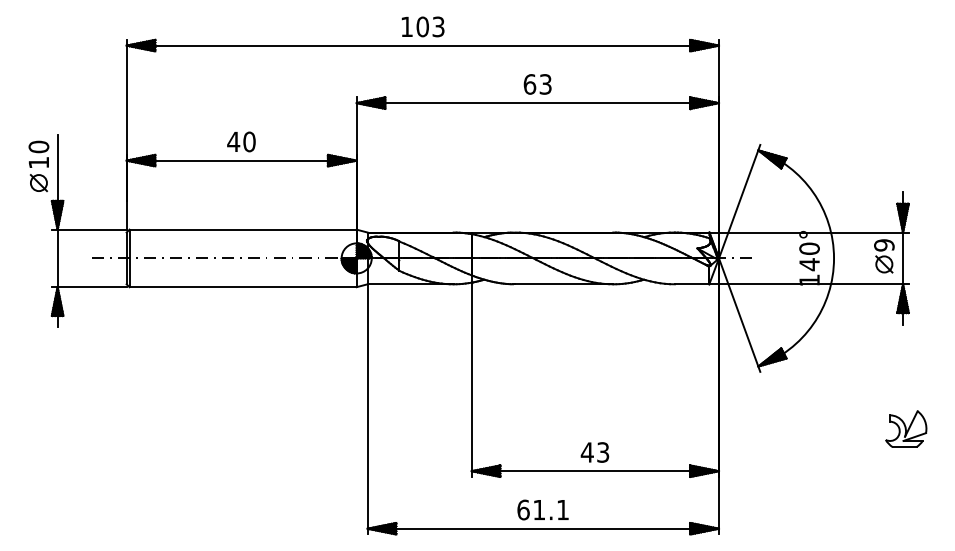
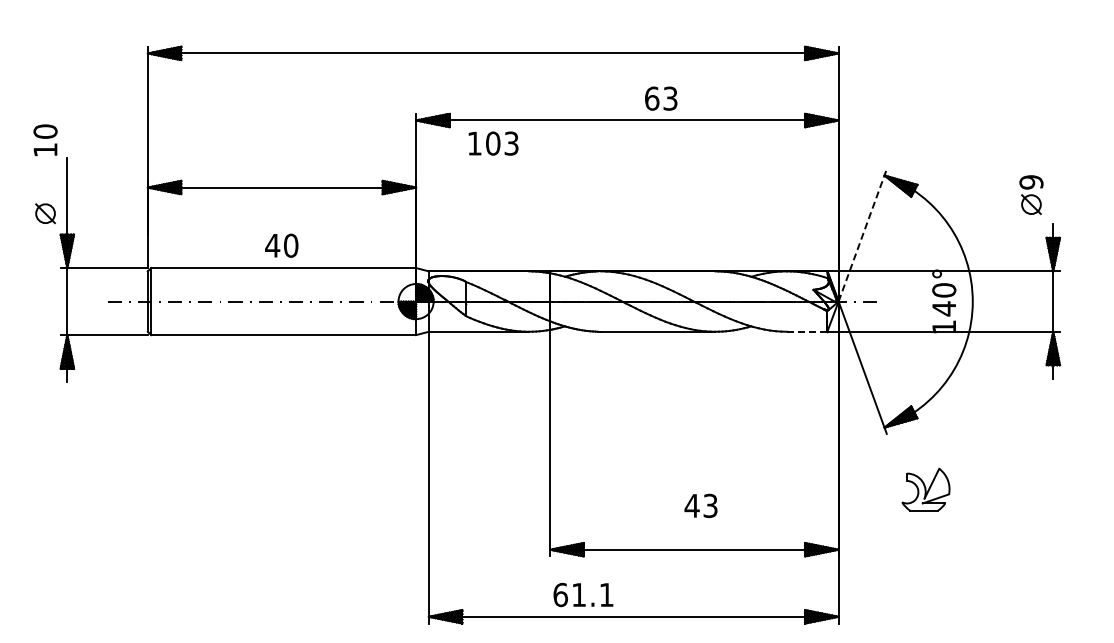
text: (423, 26) -> (493, 143), moved
text: (537, 84) -> (661, 98), moved
text: (241, 141) -> (281, 245), moved
text: (38, 153) -> (45, 139), moved
line: (739, 200) -> (862, 234), solid -> dashed
part: (884, 255) -> (1031, 194), moved
line: (692, 284) -> (807, 331), solid -> dashed
part: (905, 428) -> (925, 489), moved
text: (594, 452) -> (700, 505), moved
text: (543, 509) -> (583, 594), moved

